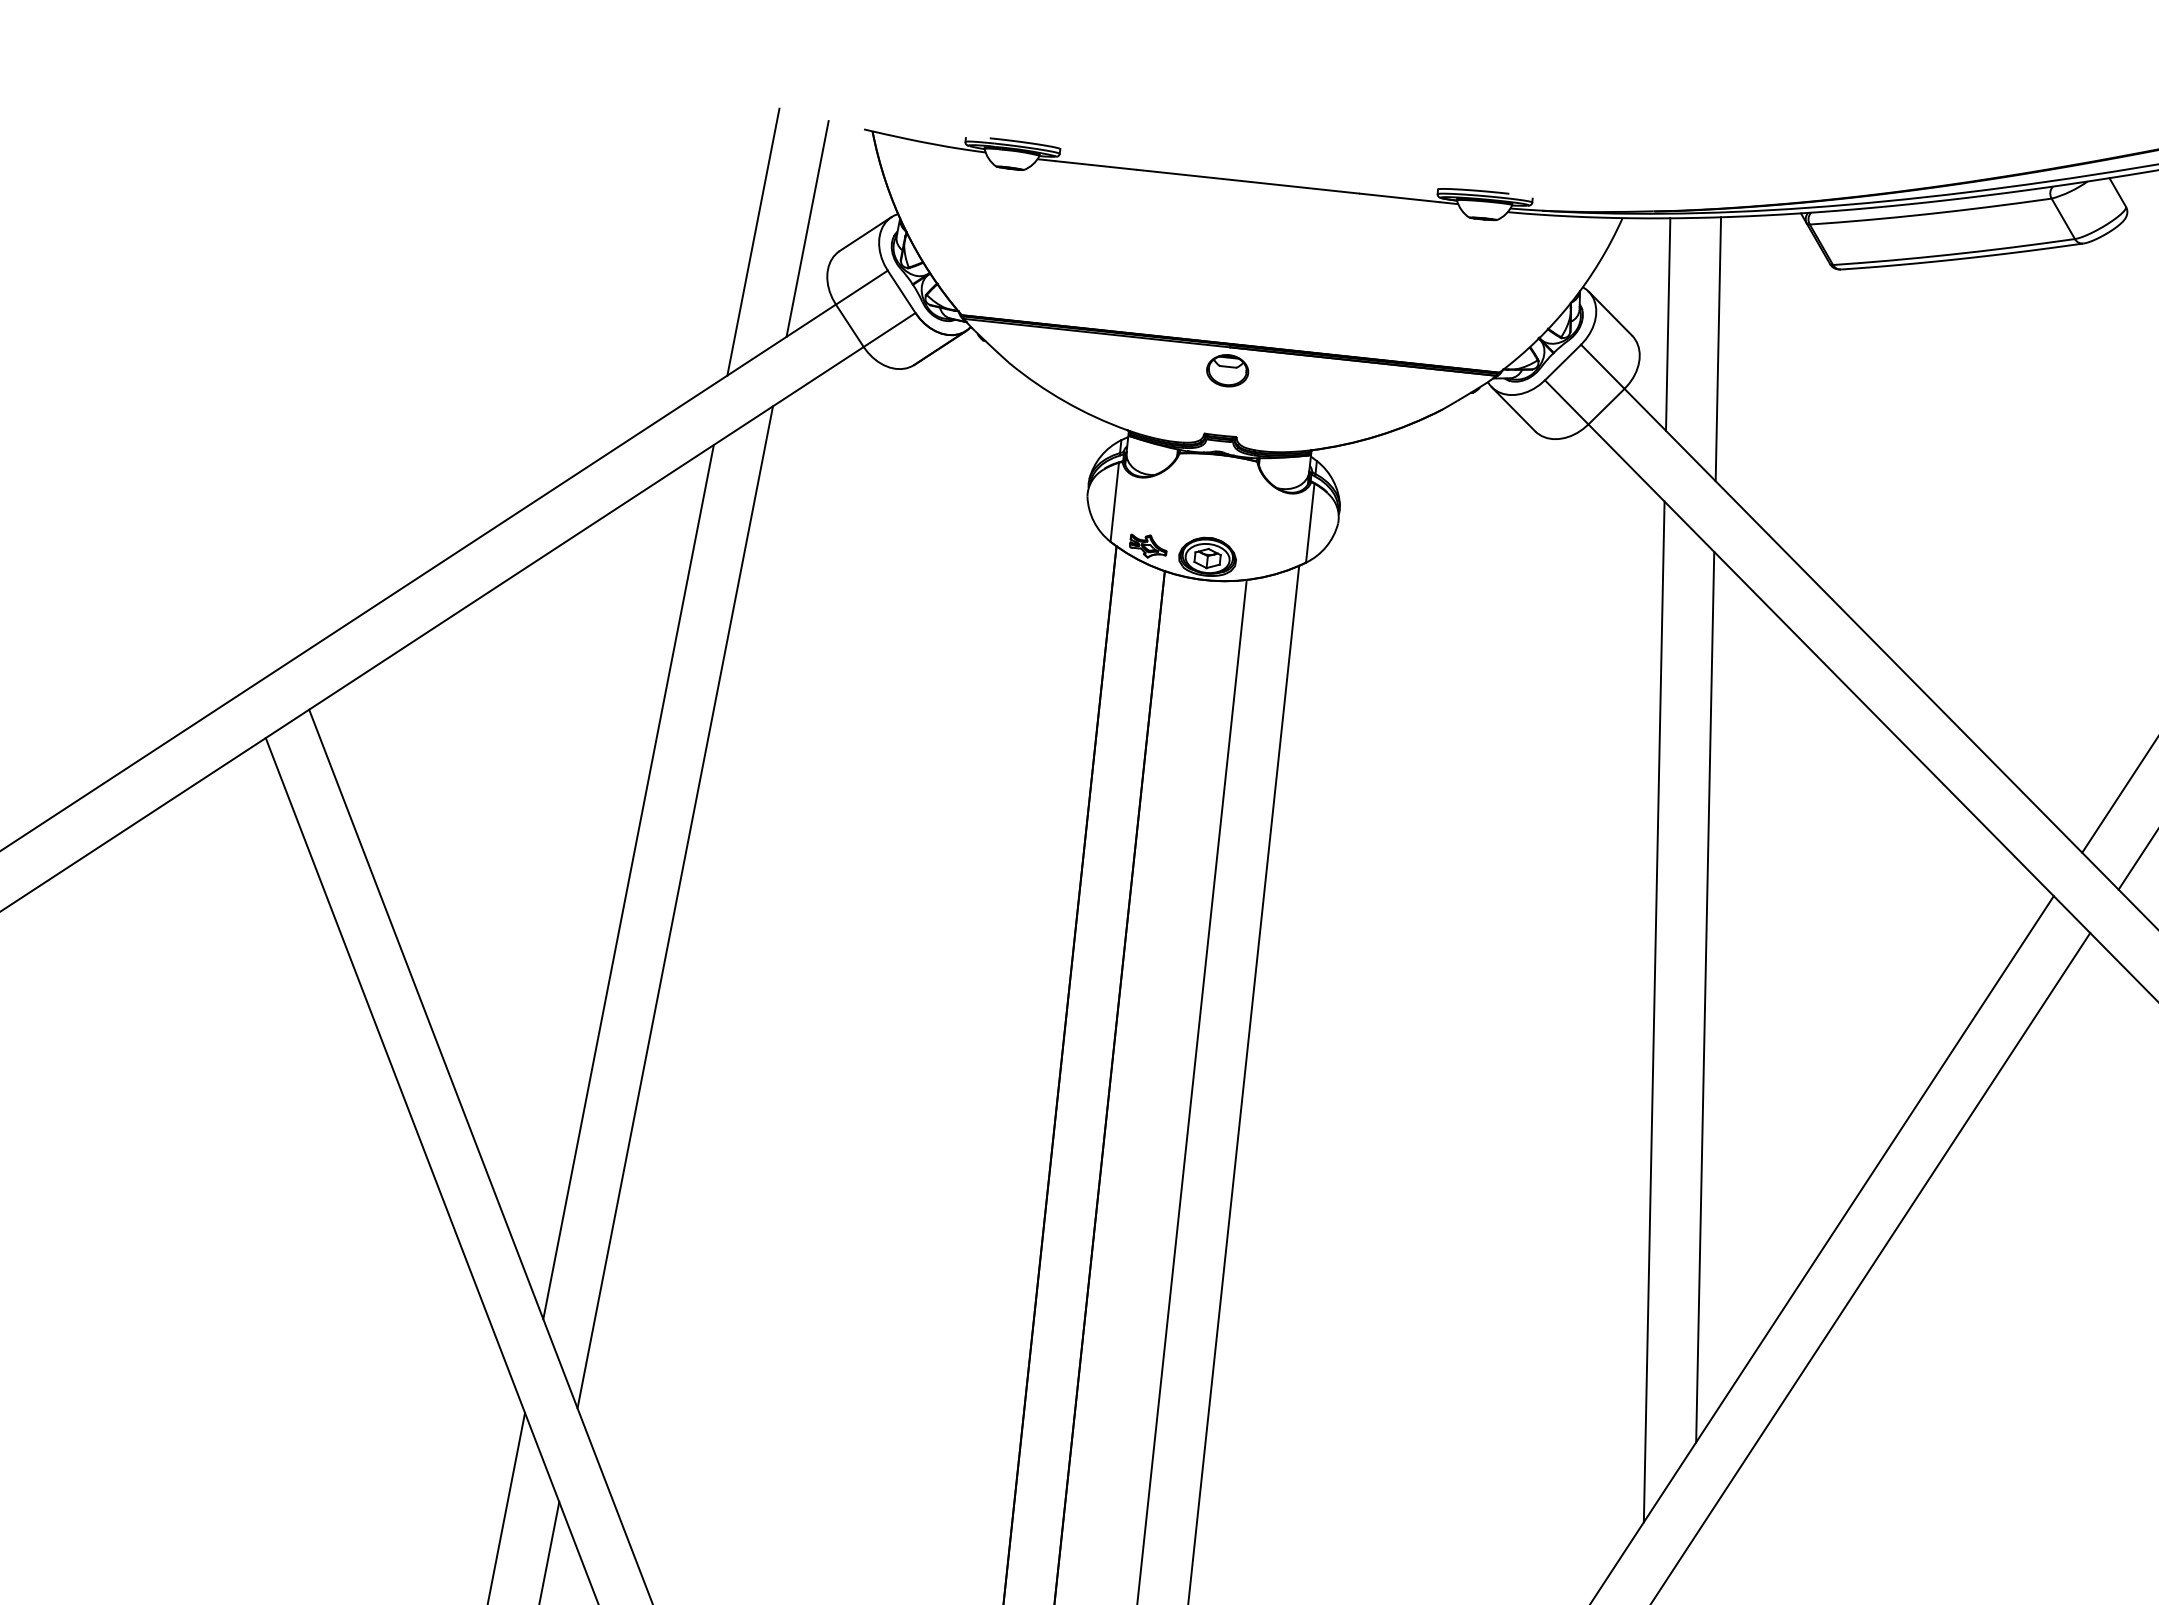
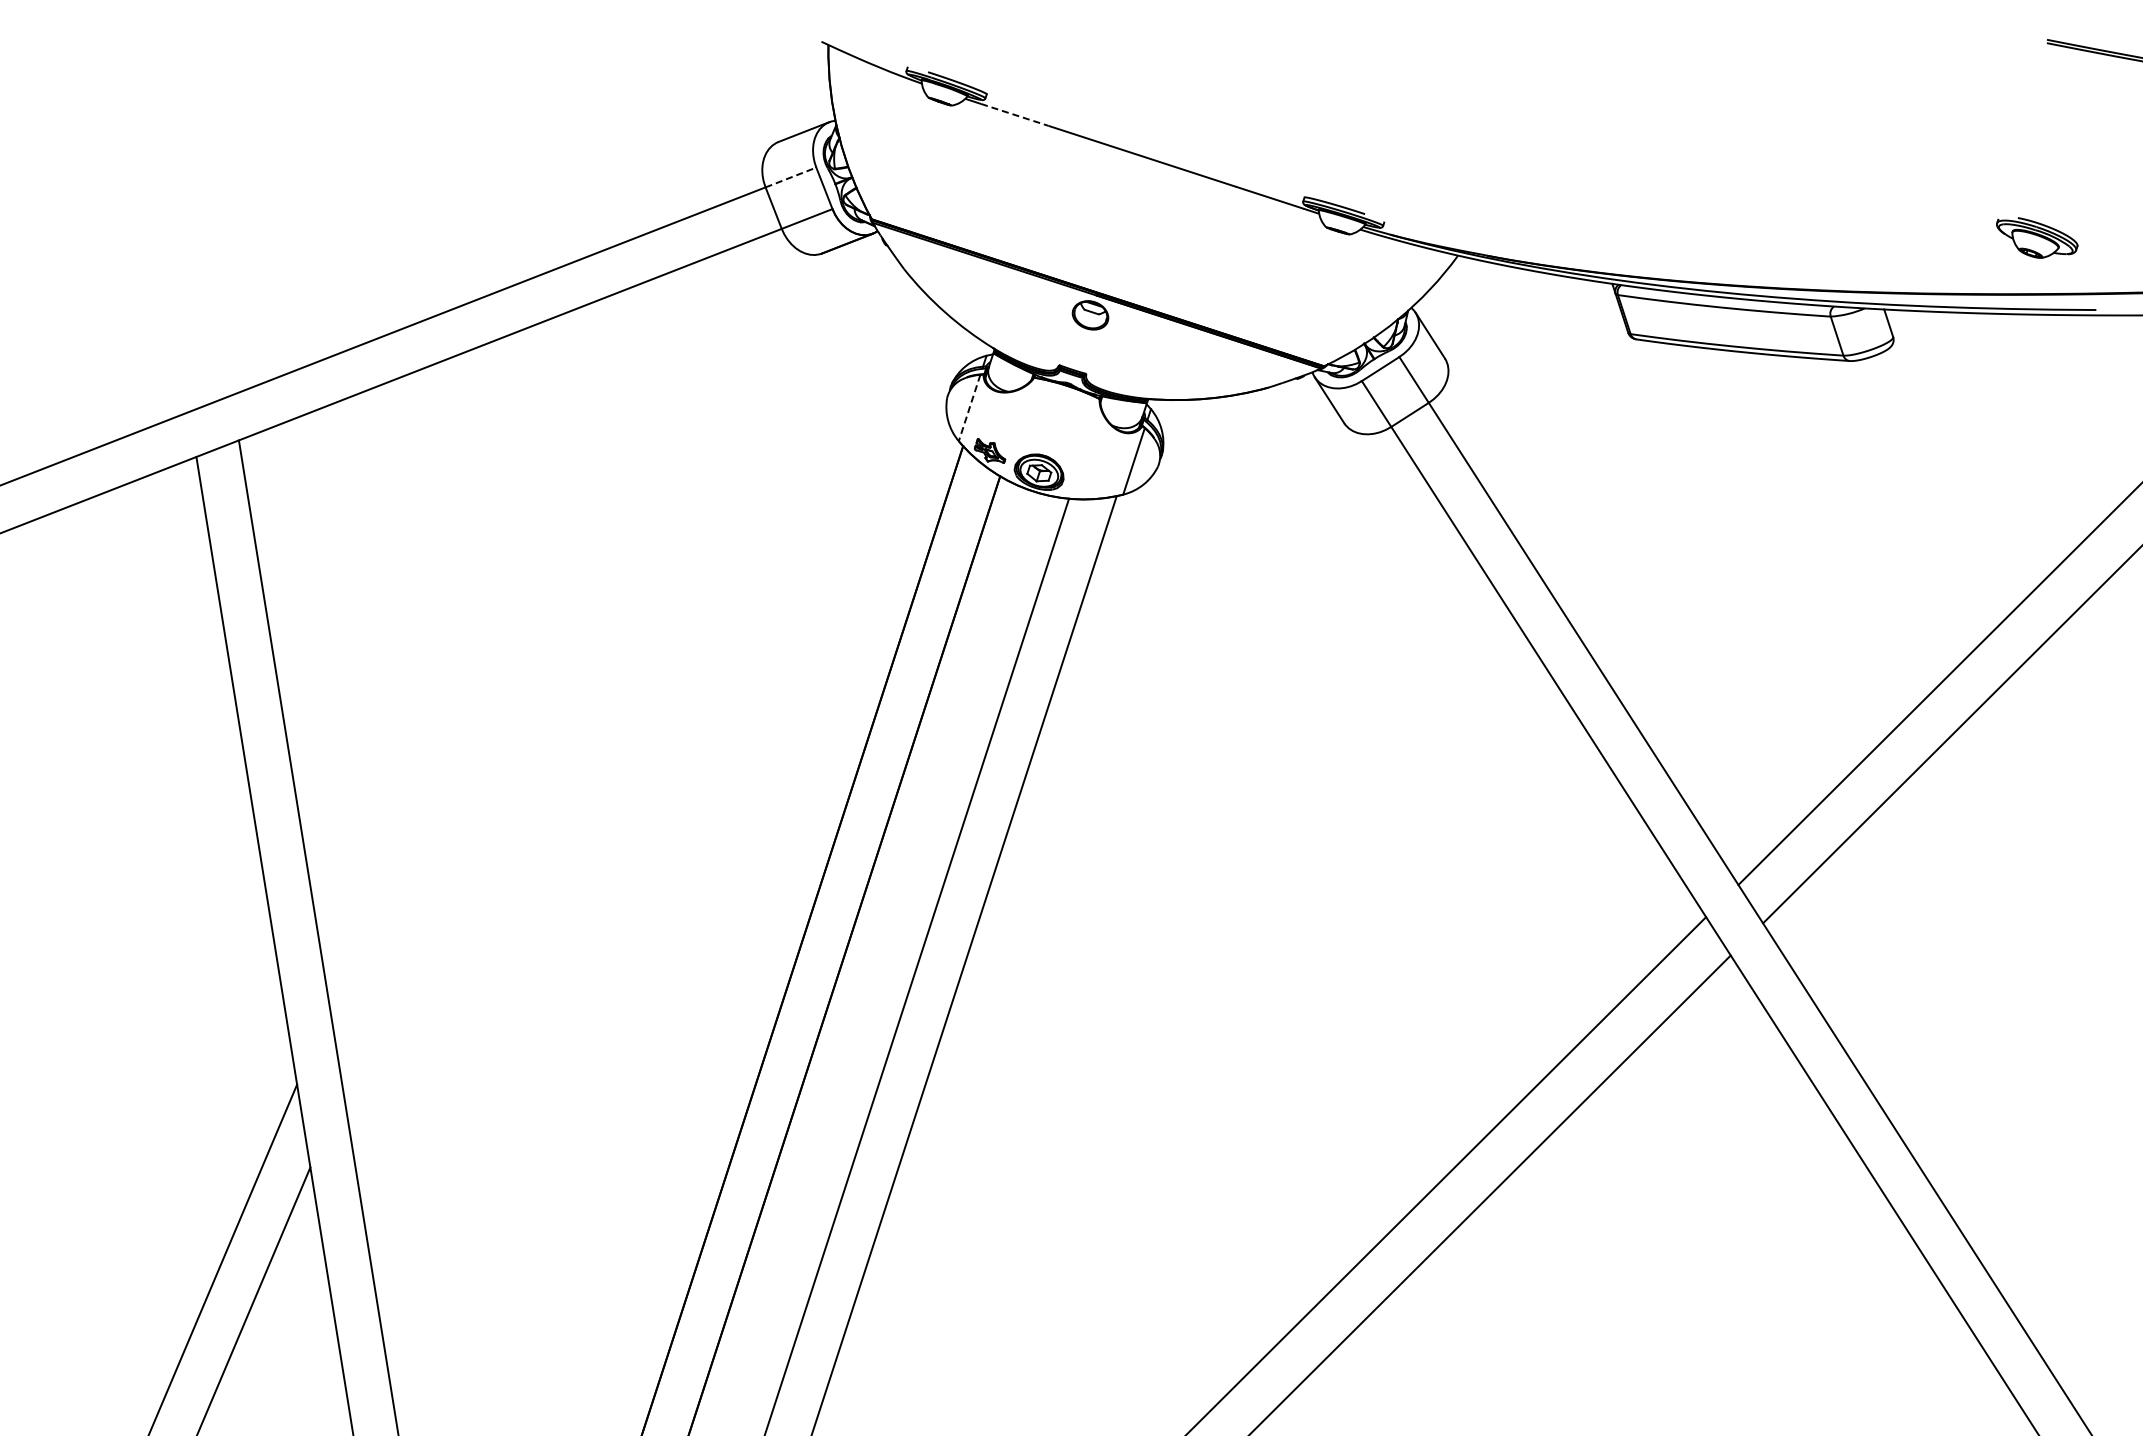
line: (1097, 165) -> (1015, 115), solid -> dashed
line: (807, 229) -> (754, 117), removed
line: (752, 242) -> (705, 118), removed
line: (862, 287) -> (791, 177), solid -> dashed
line: (1667, 324) -> (1477, 355), removed
line: (1718, 348) -> (1516, 385), removed
line: (1114, 502) -> (969, 408), solid -> dashed
line: (628, 881) -> (482, 646), removed
line: (674, 907) -> (517, 676), removed
line: (1704, 996) -> (1387, 940), removed
line: (1653, 1012) -> (1340, 944), removed

